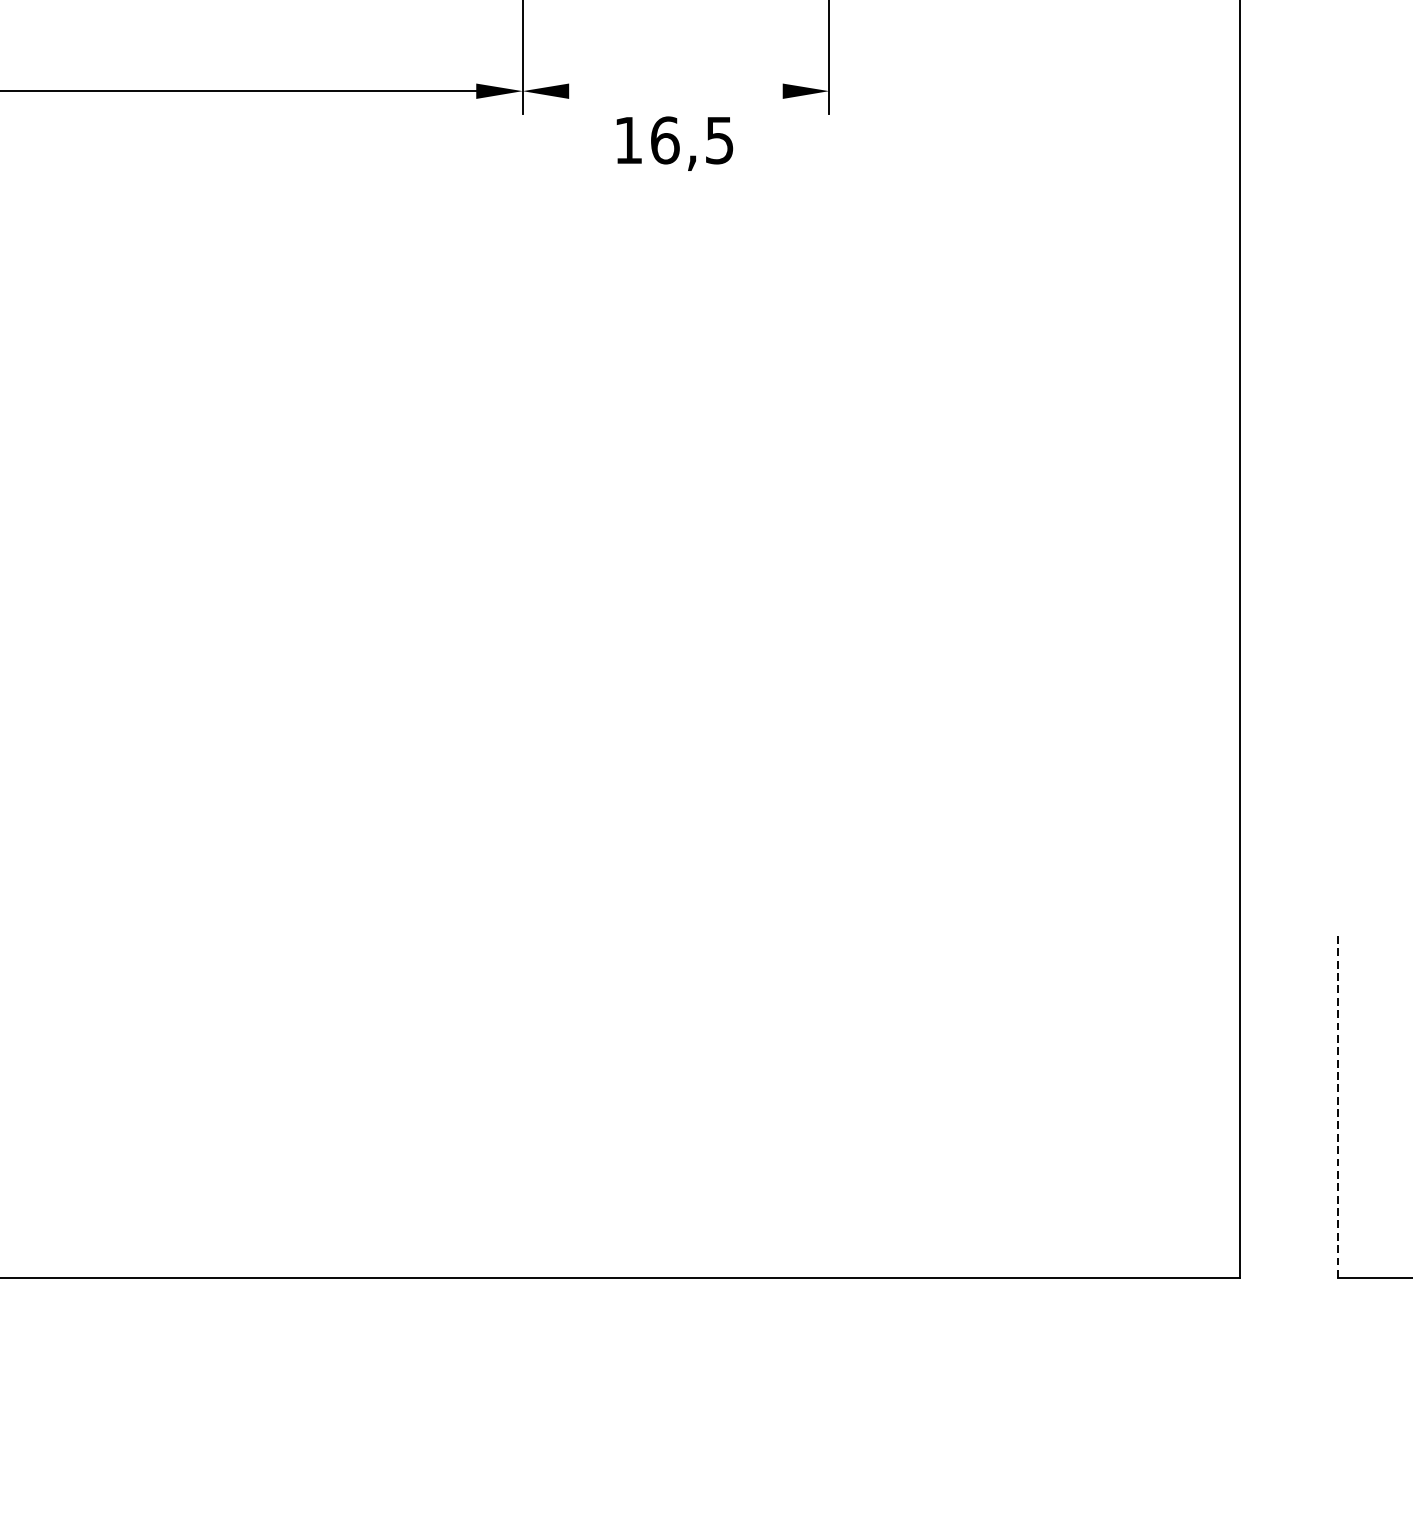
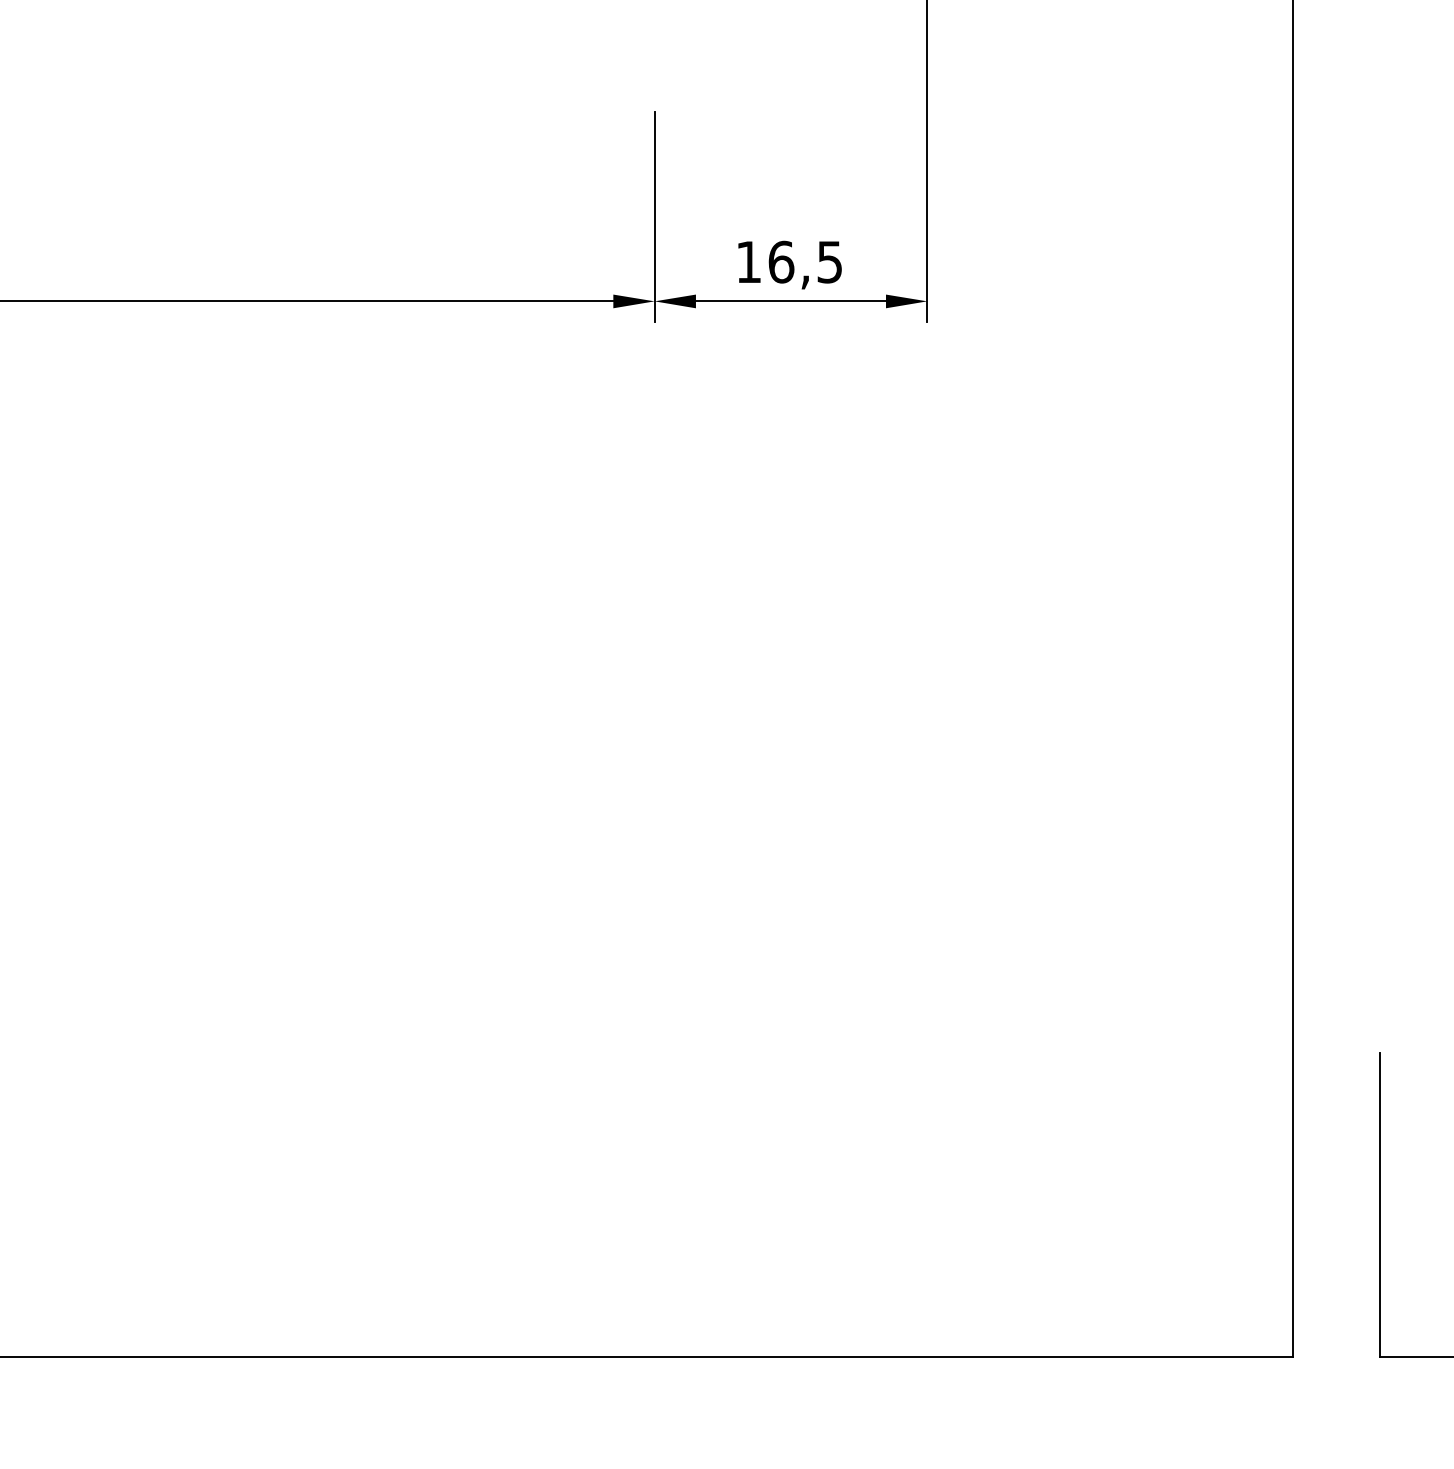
line: (675, 91) -> (790, 301), added
text: (674, 143) -> (789, 264), moved
line: (1338, 1107) -> (1380, 1205), dashed -> solid

